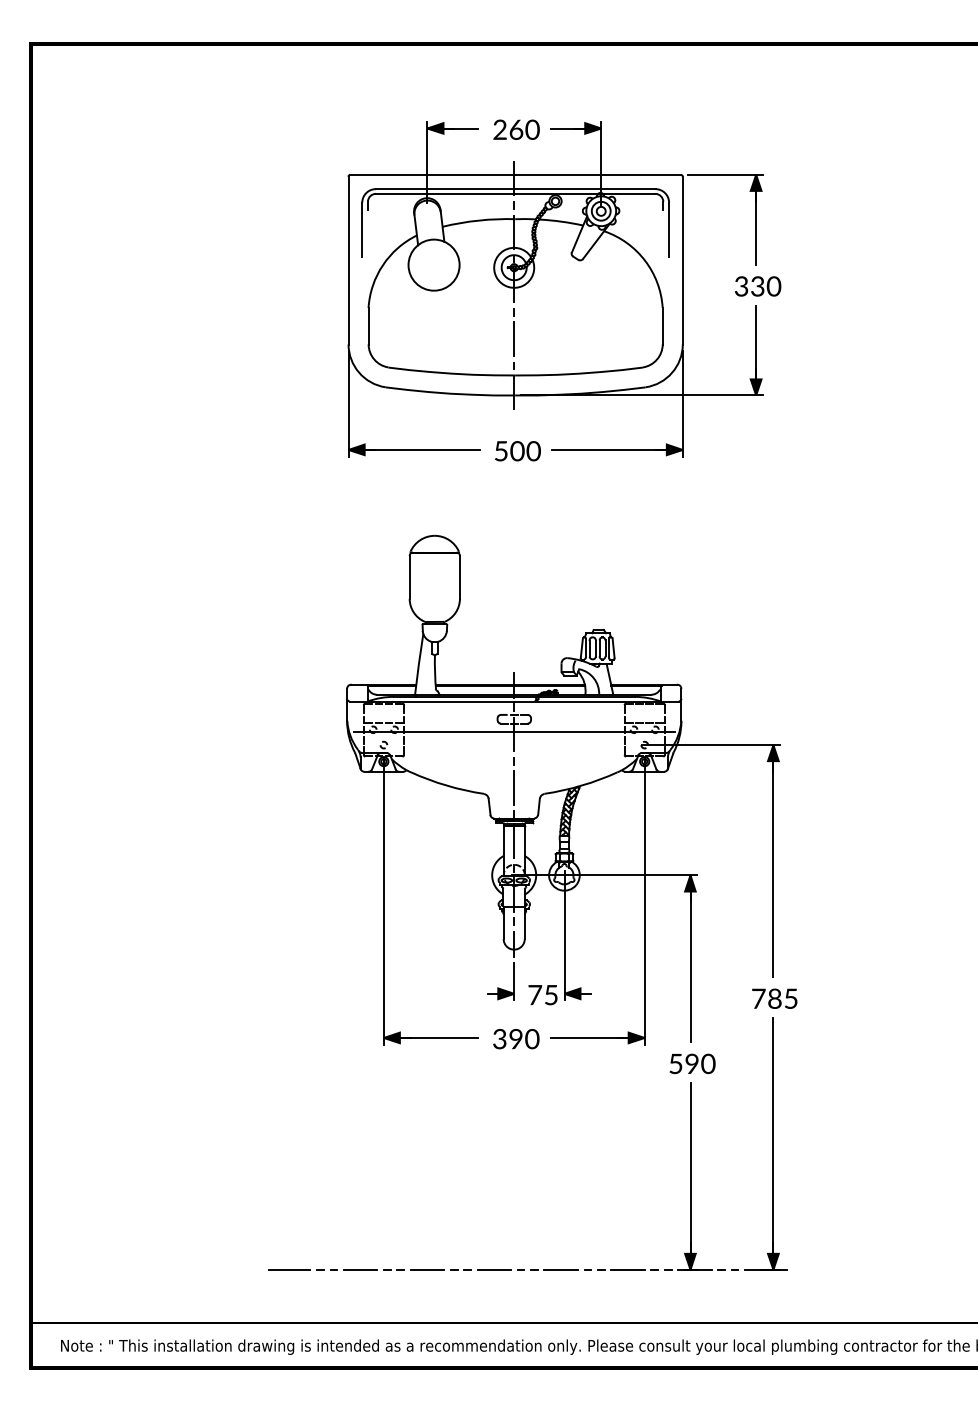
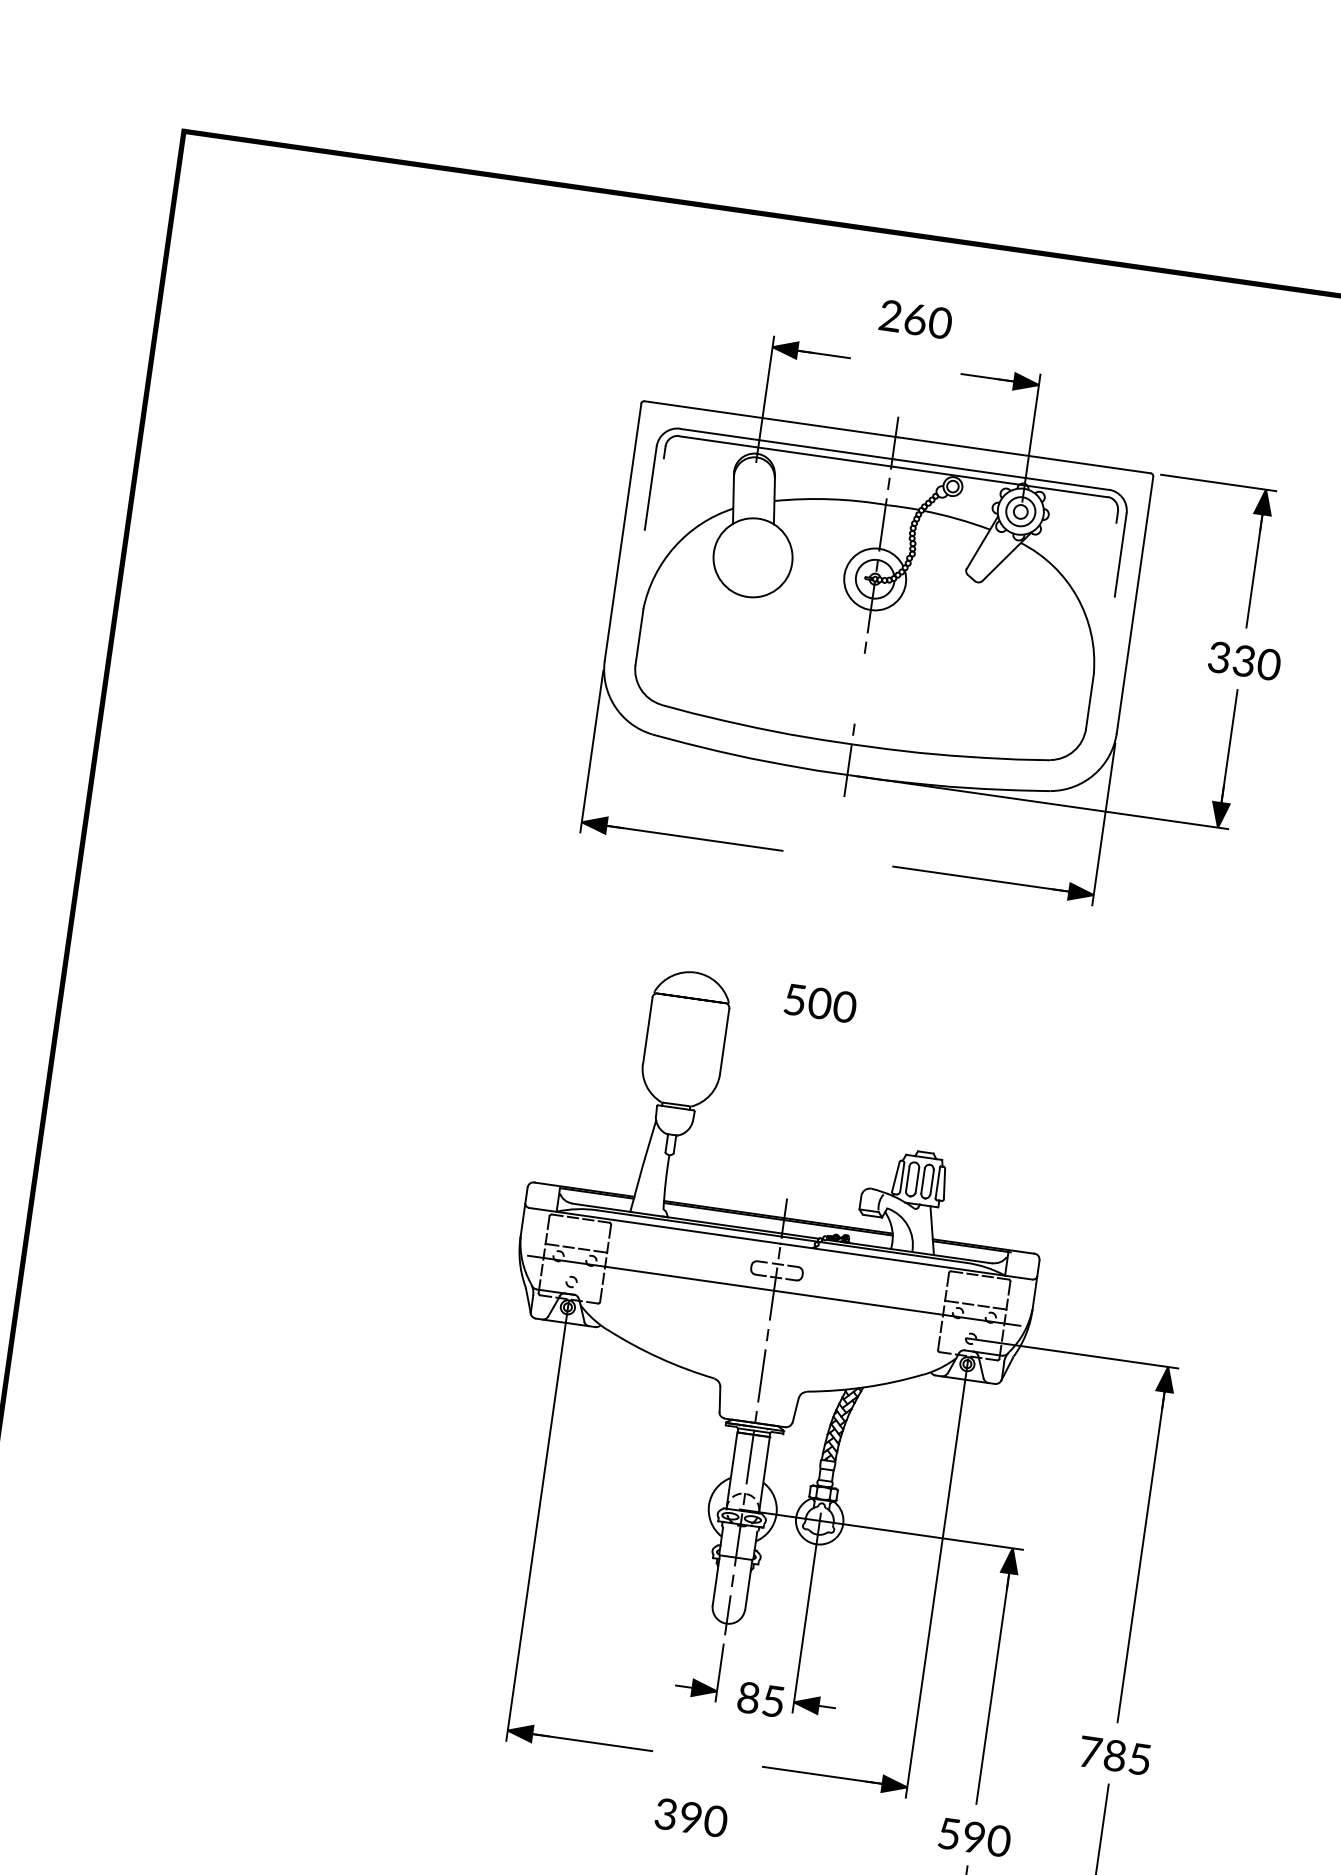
text: (516, 129) -> (915, 319), moved
line: (514, 338) -> (860, 687), removed
text: (517, 451) -> (819, 1003), moved
text: (535, 994) -> (749, 1697), 75 -> 85
text: (516, 1039) -> (691, 1818), moved

